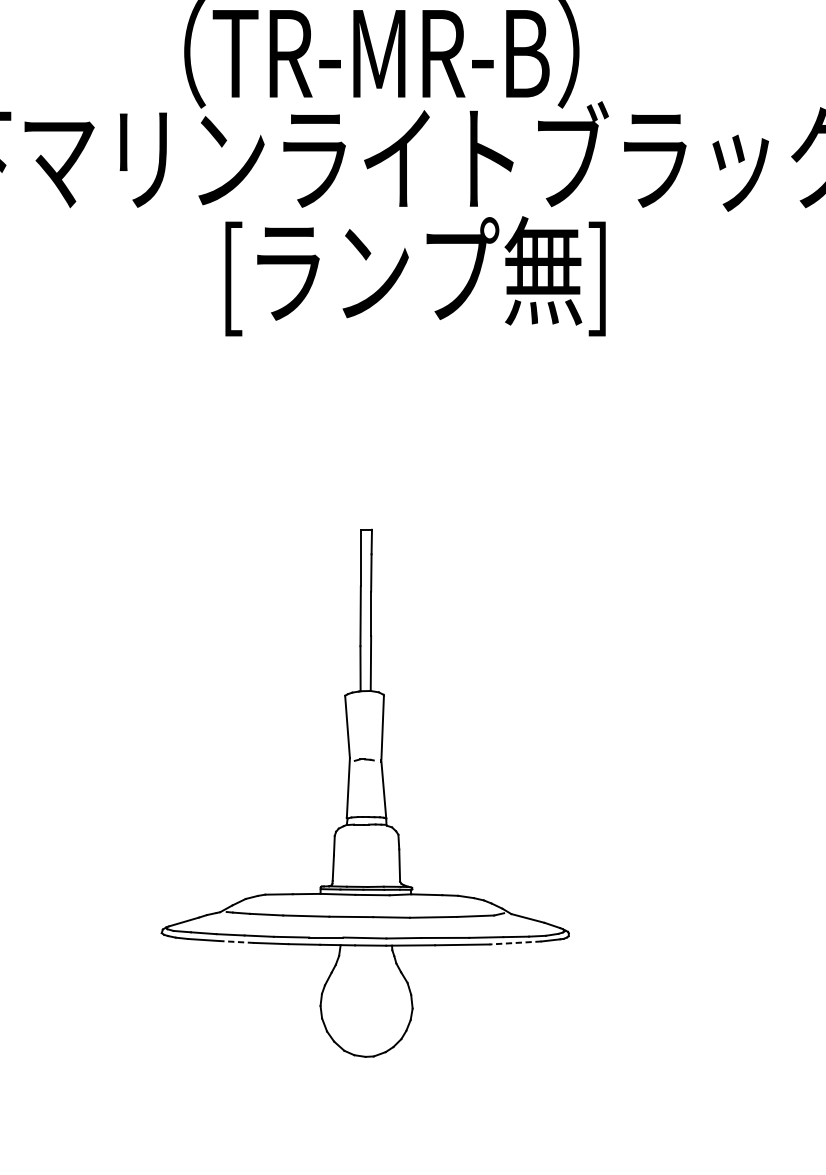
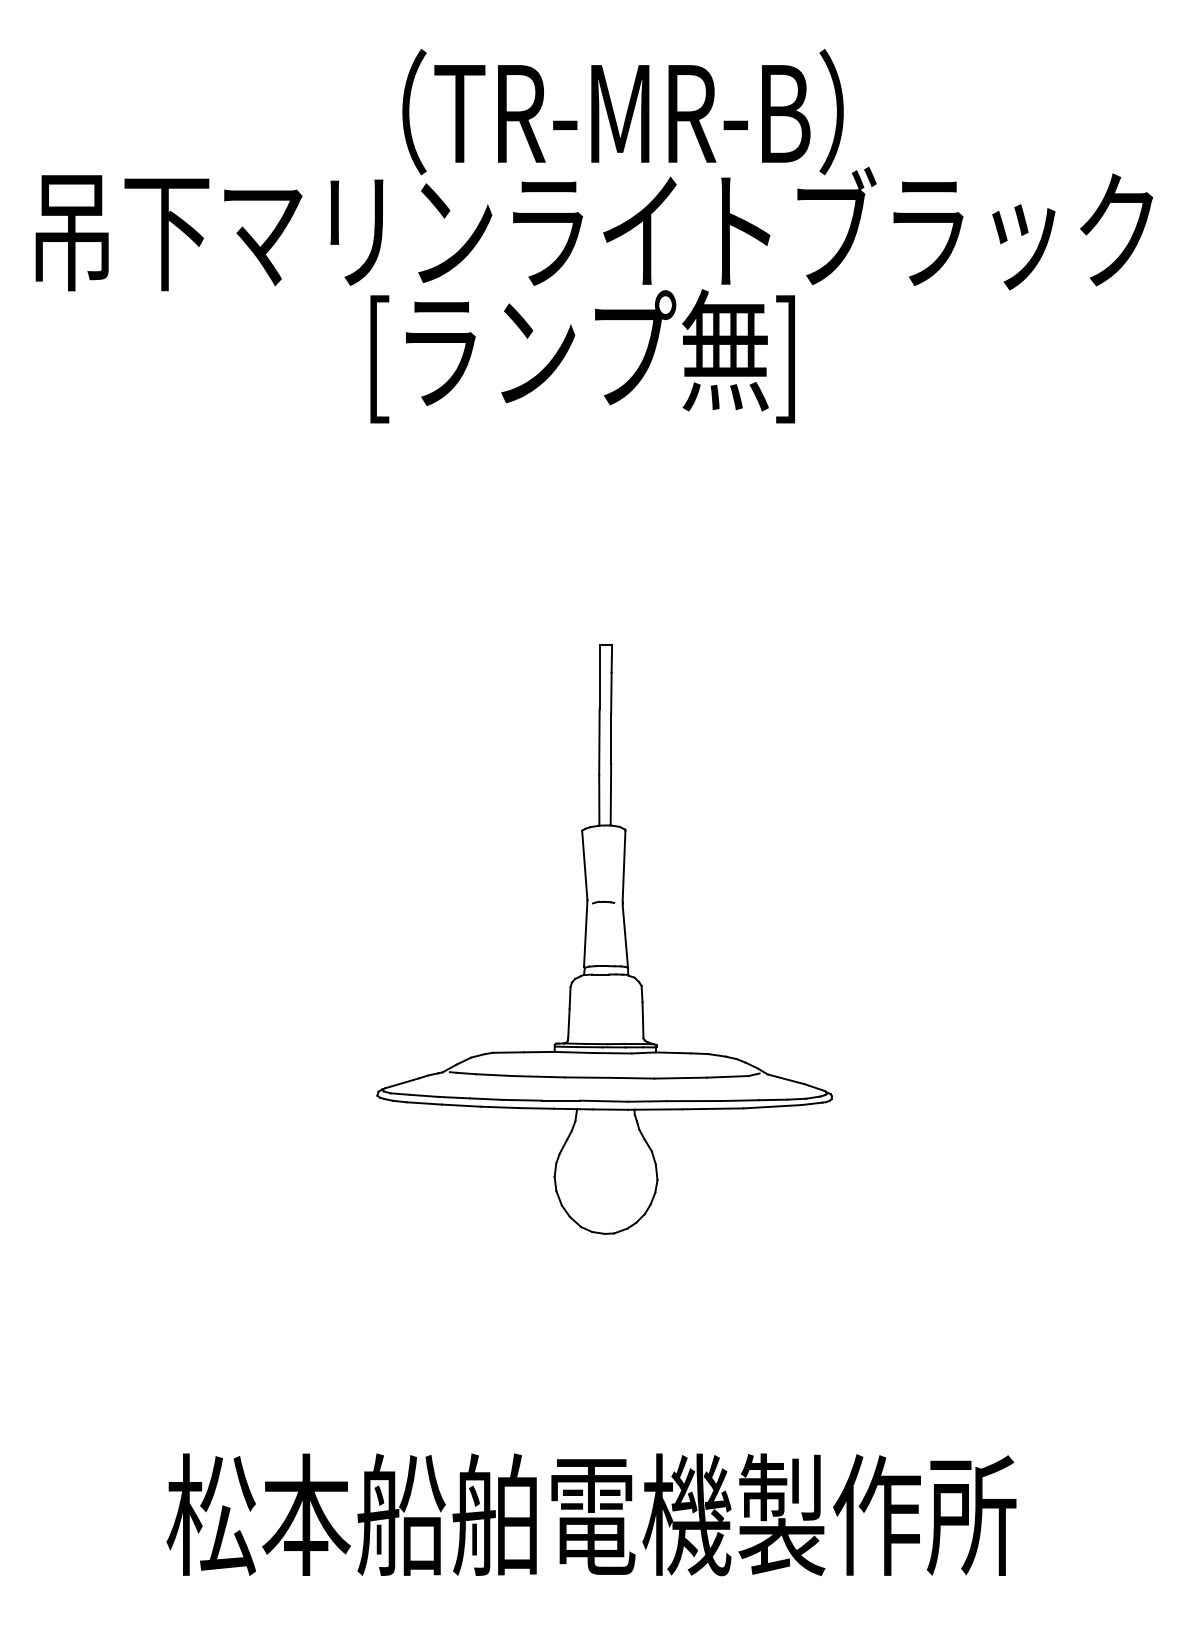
text: (415, 276) -> (582, 356), moved
line: (236, 941) -> (460, 1105), dashed -> solid
line: (514, 942) -> (771, 1106), dashed -> solid

